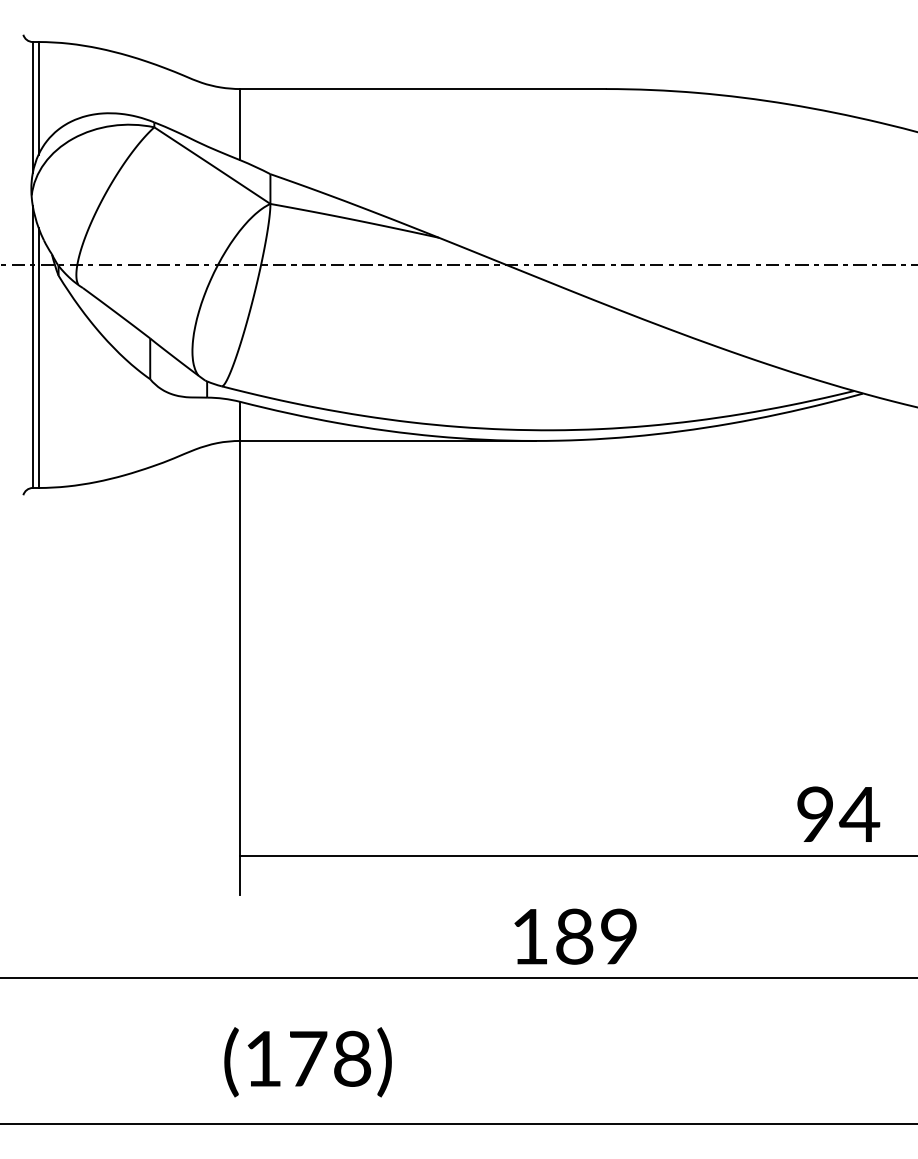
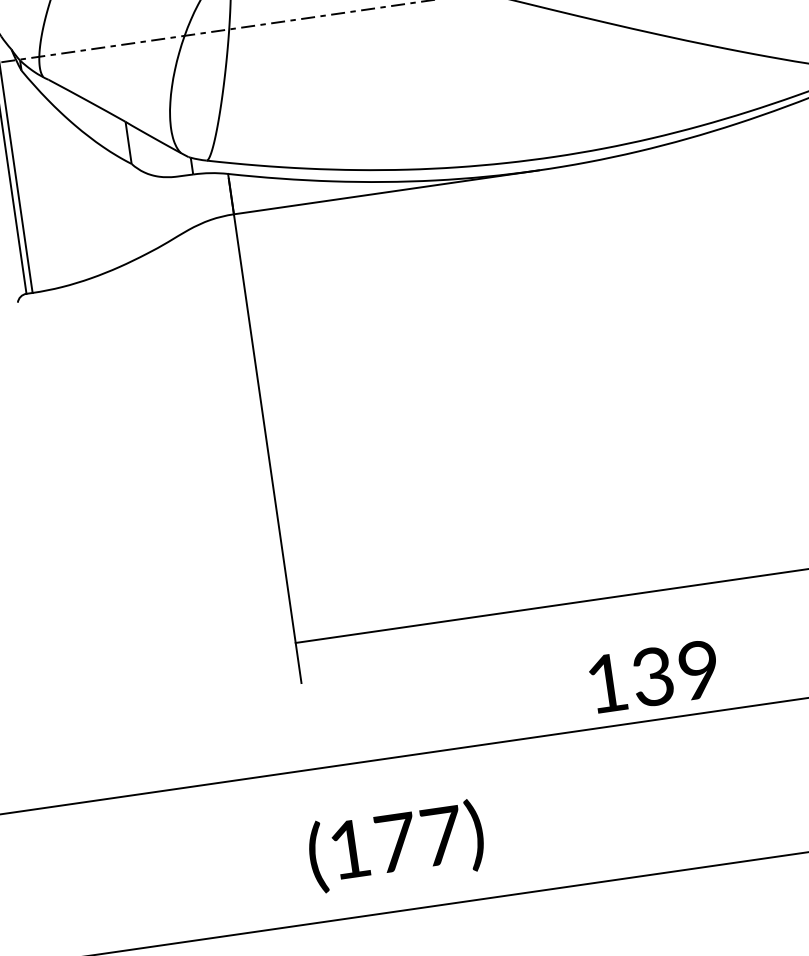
text: (574, 936) -> (652, 676), 189 -> 139
text: (352, 1058) -> (441, 835), (178) -> (177)

